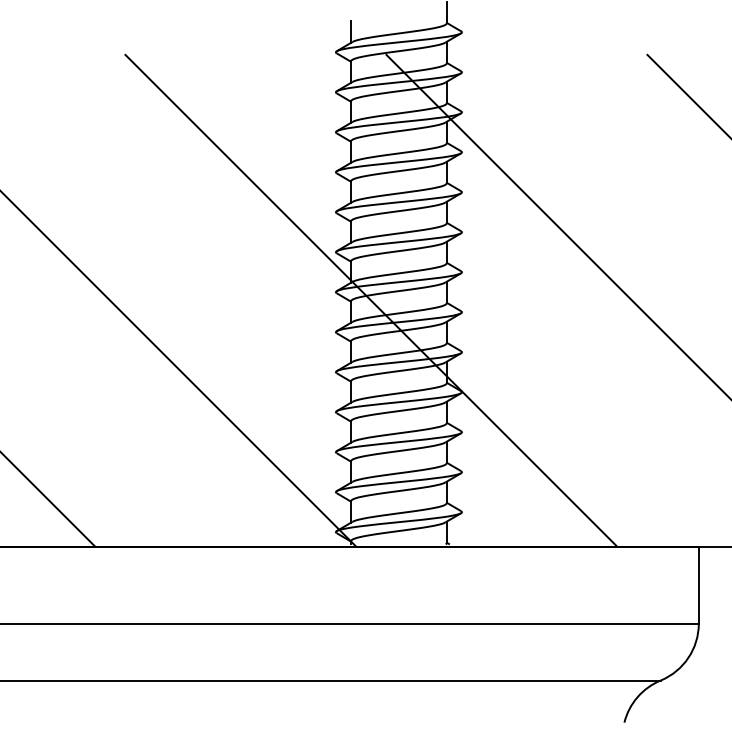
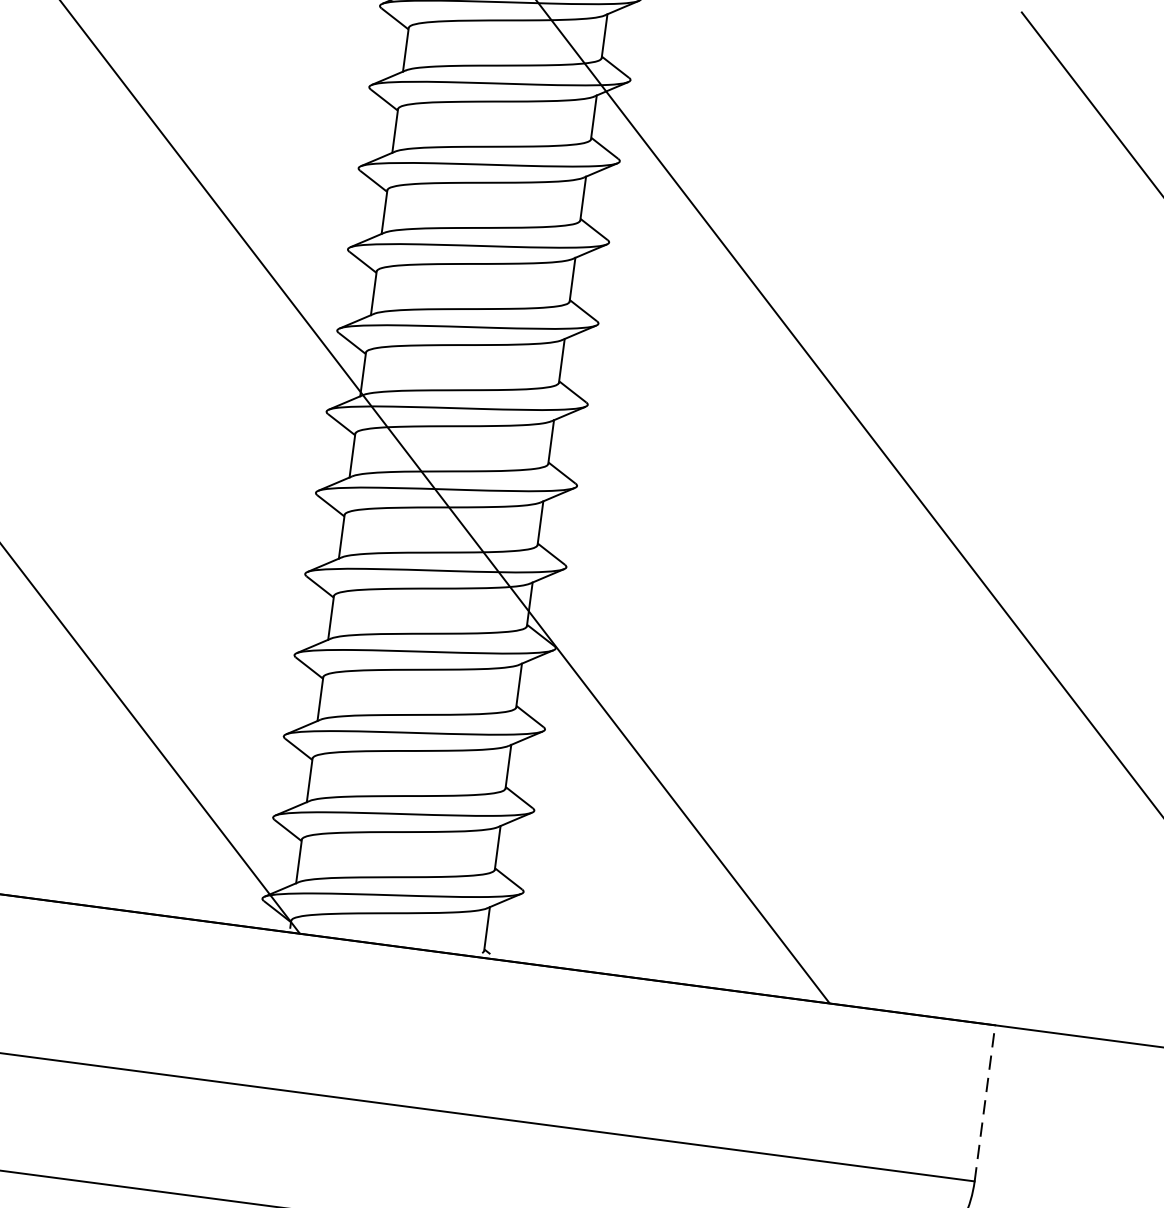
line: (698, 584) -> (984, 1101), solid -> dashed

